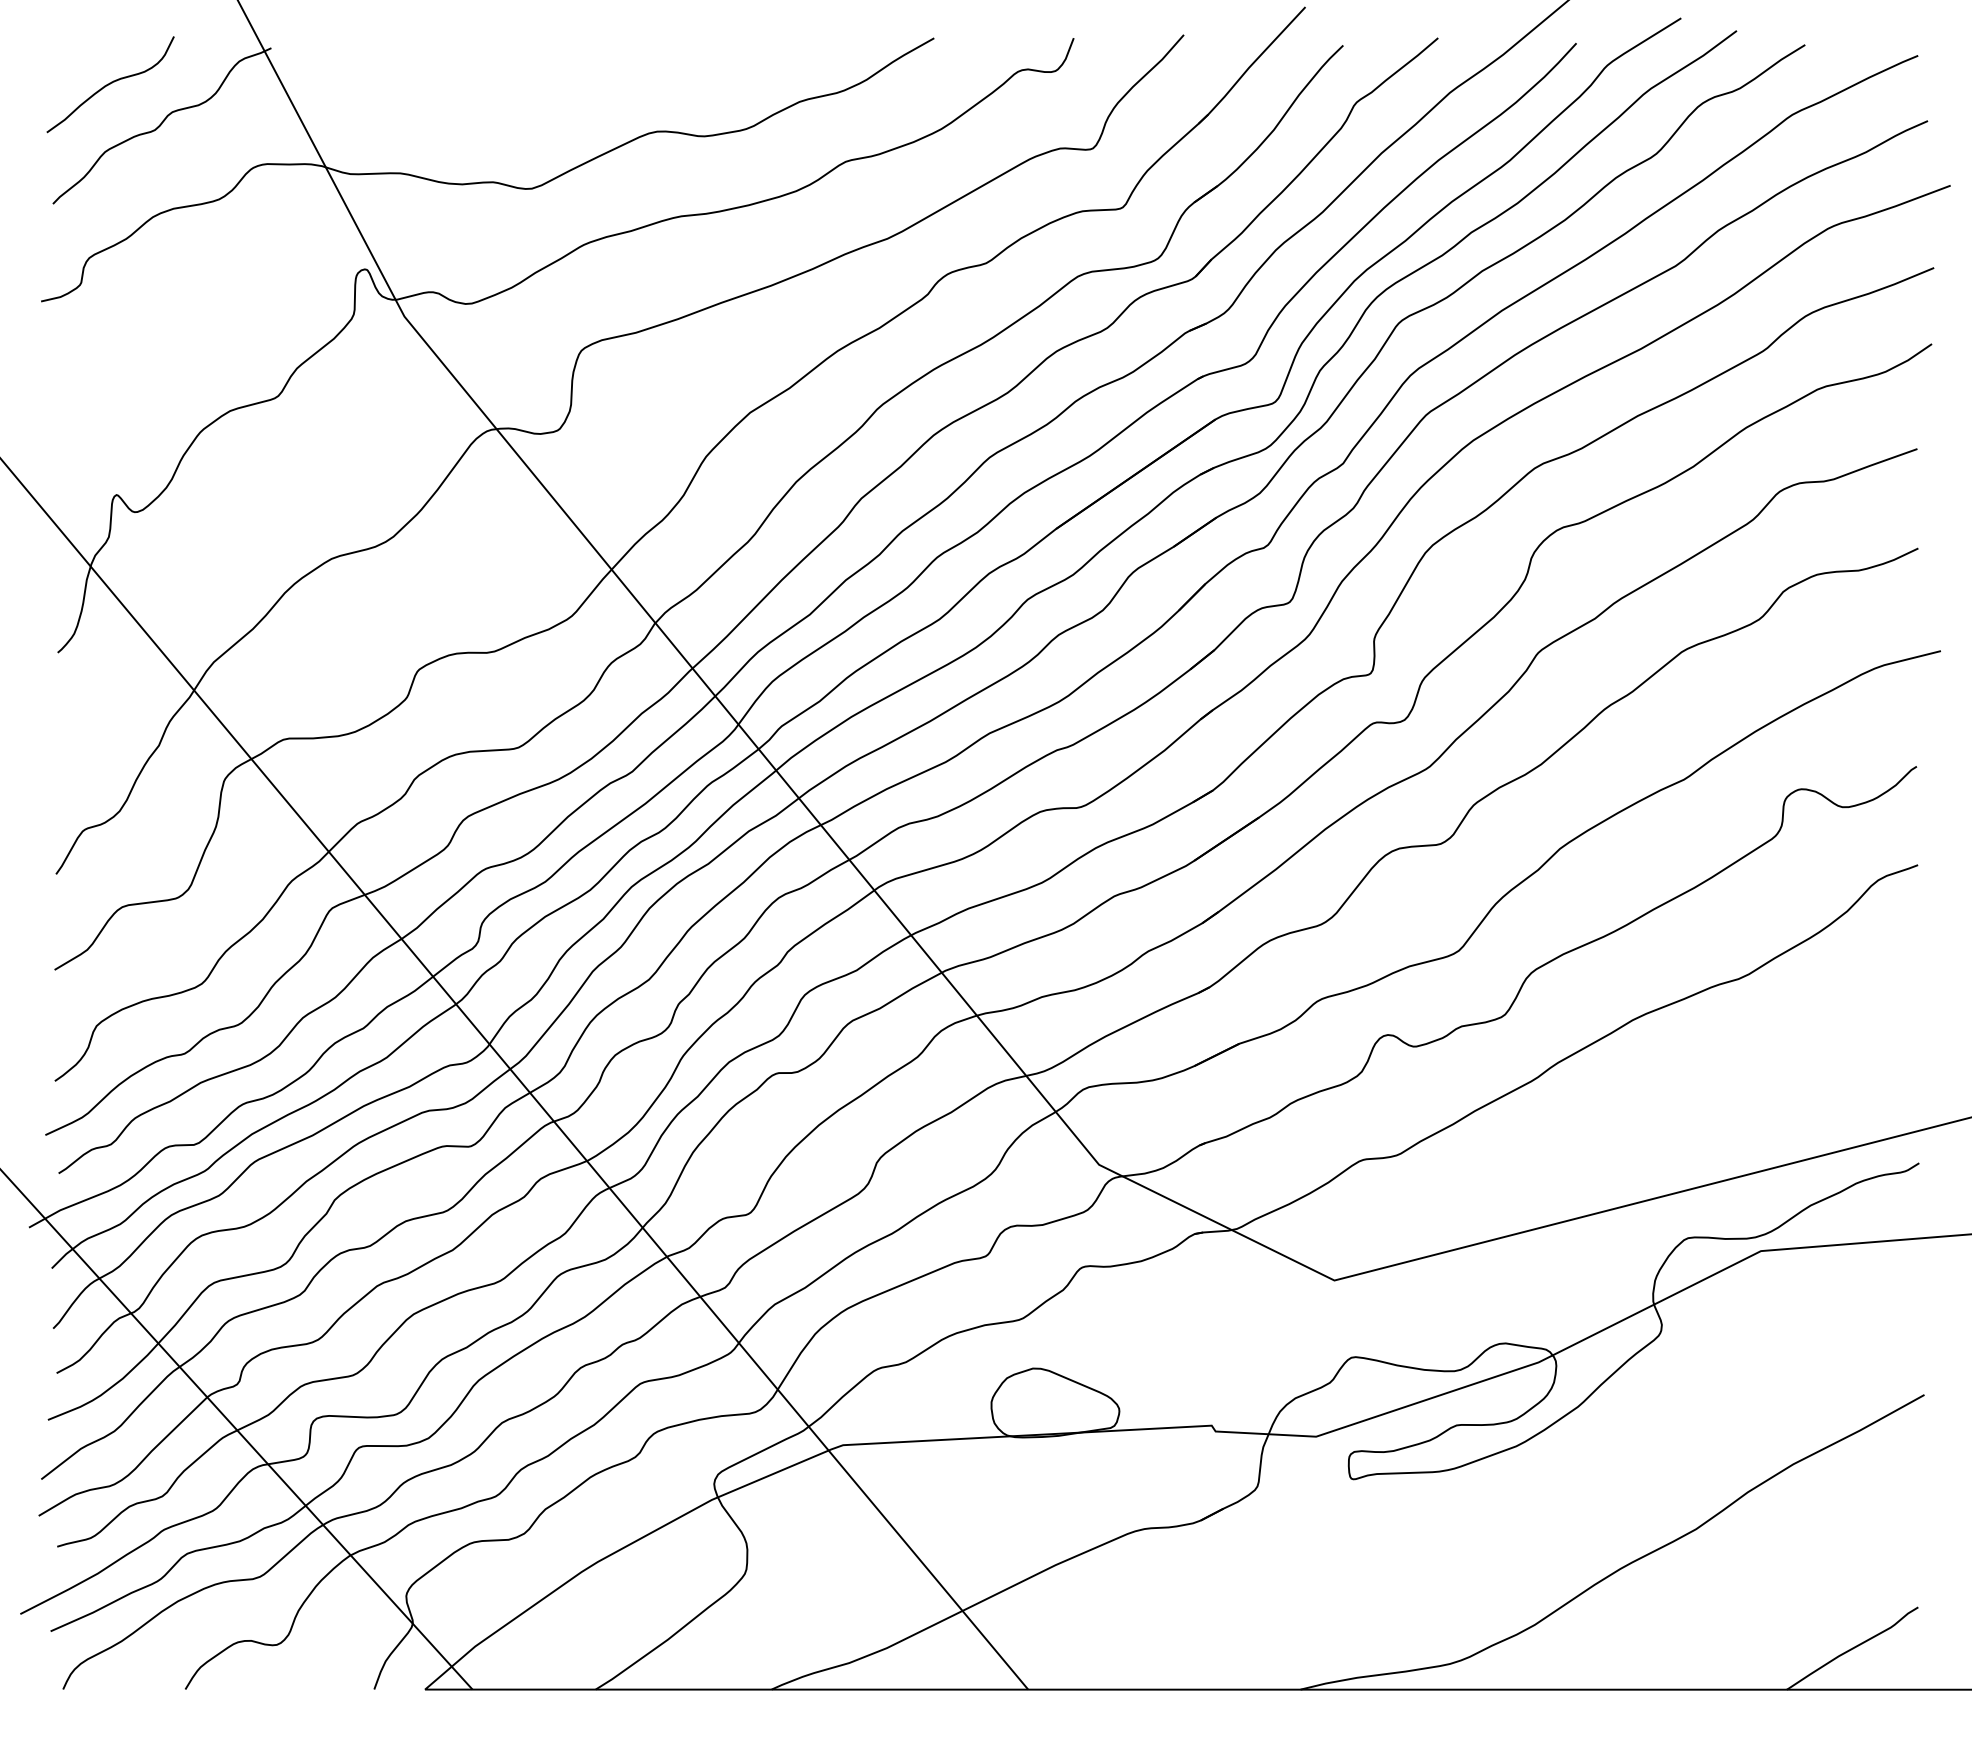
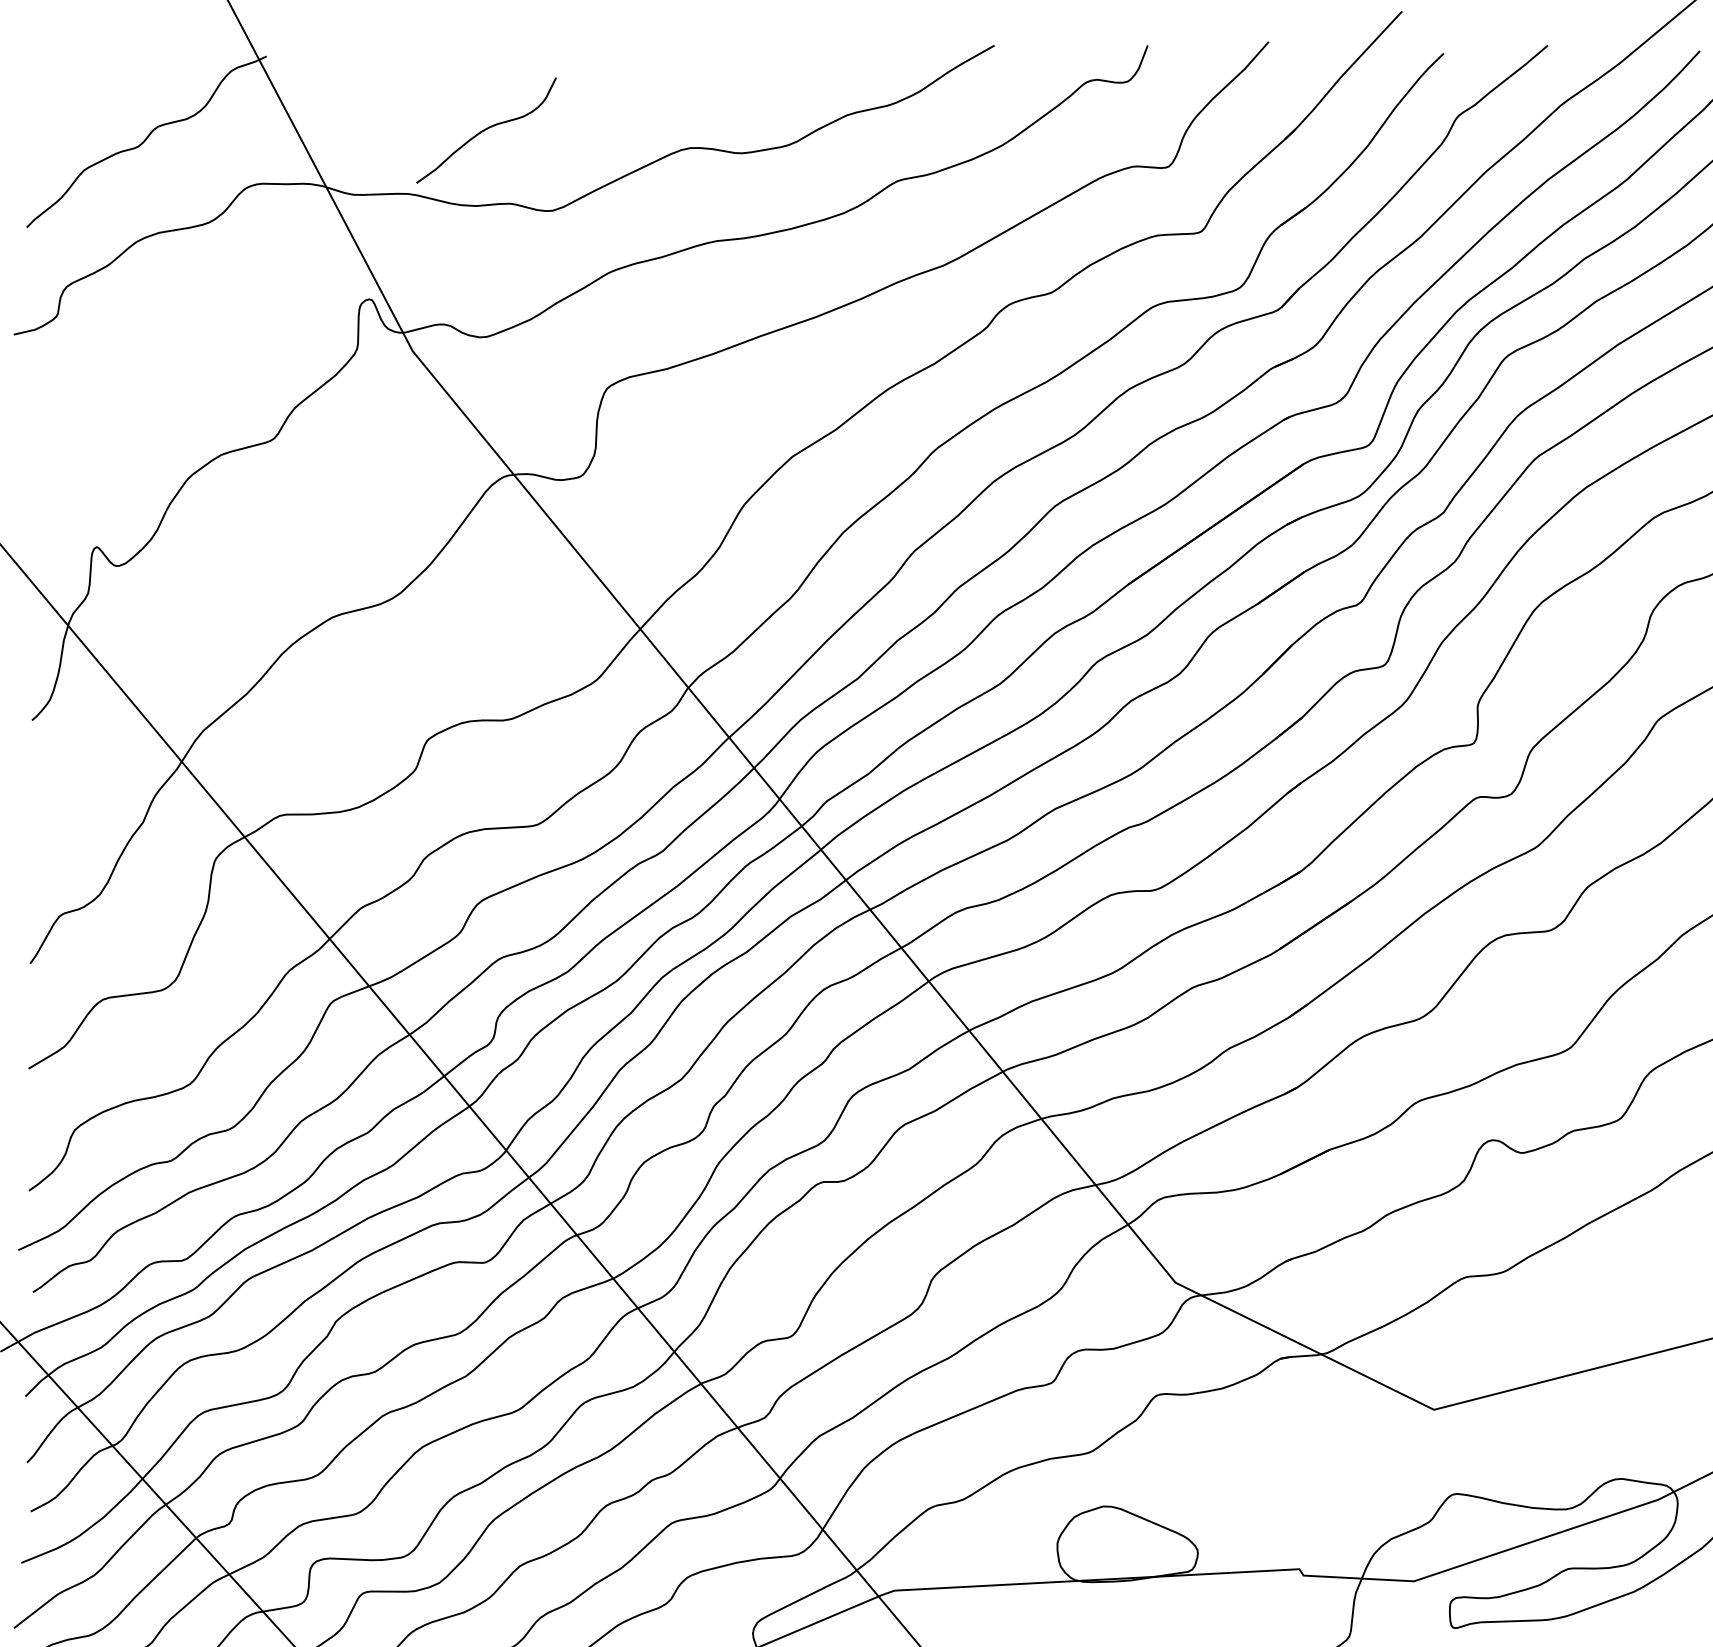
curve: (110, 84) -> (486, 130), moved

